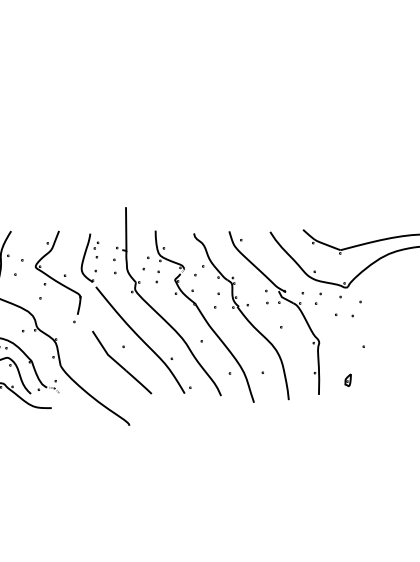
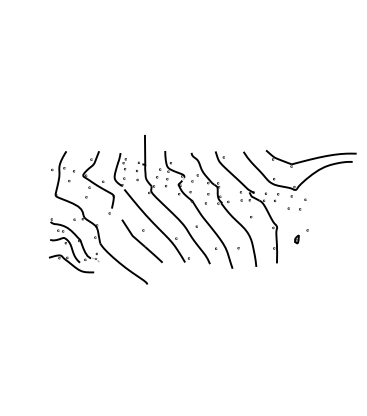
part: (347, 380) -> (296, 239), moved

